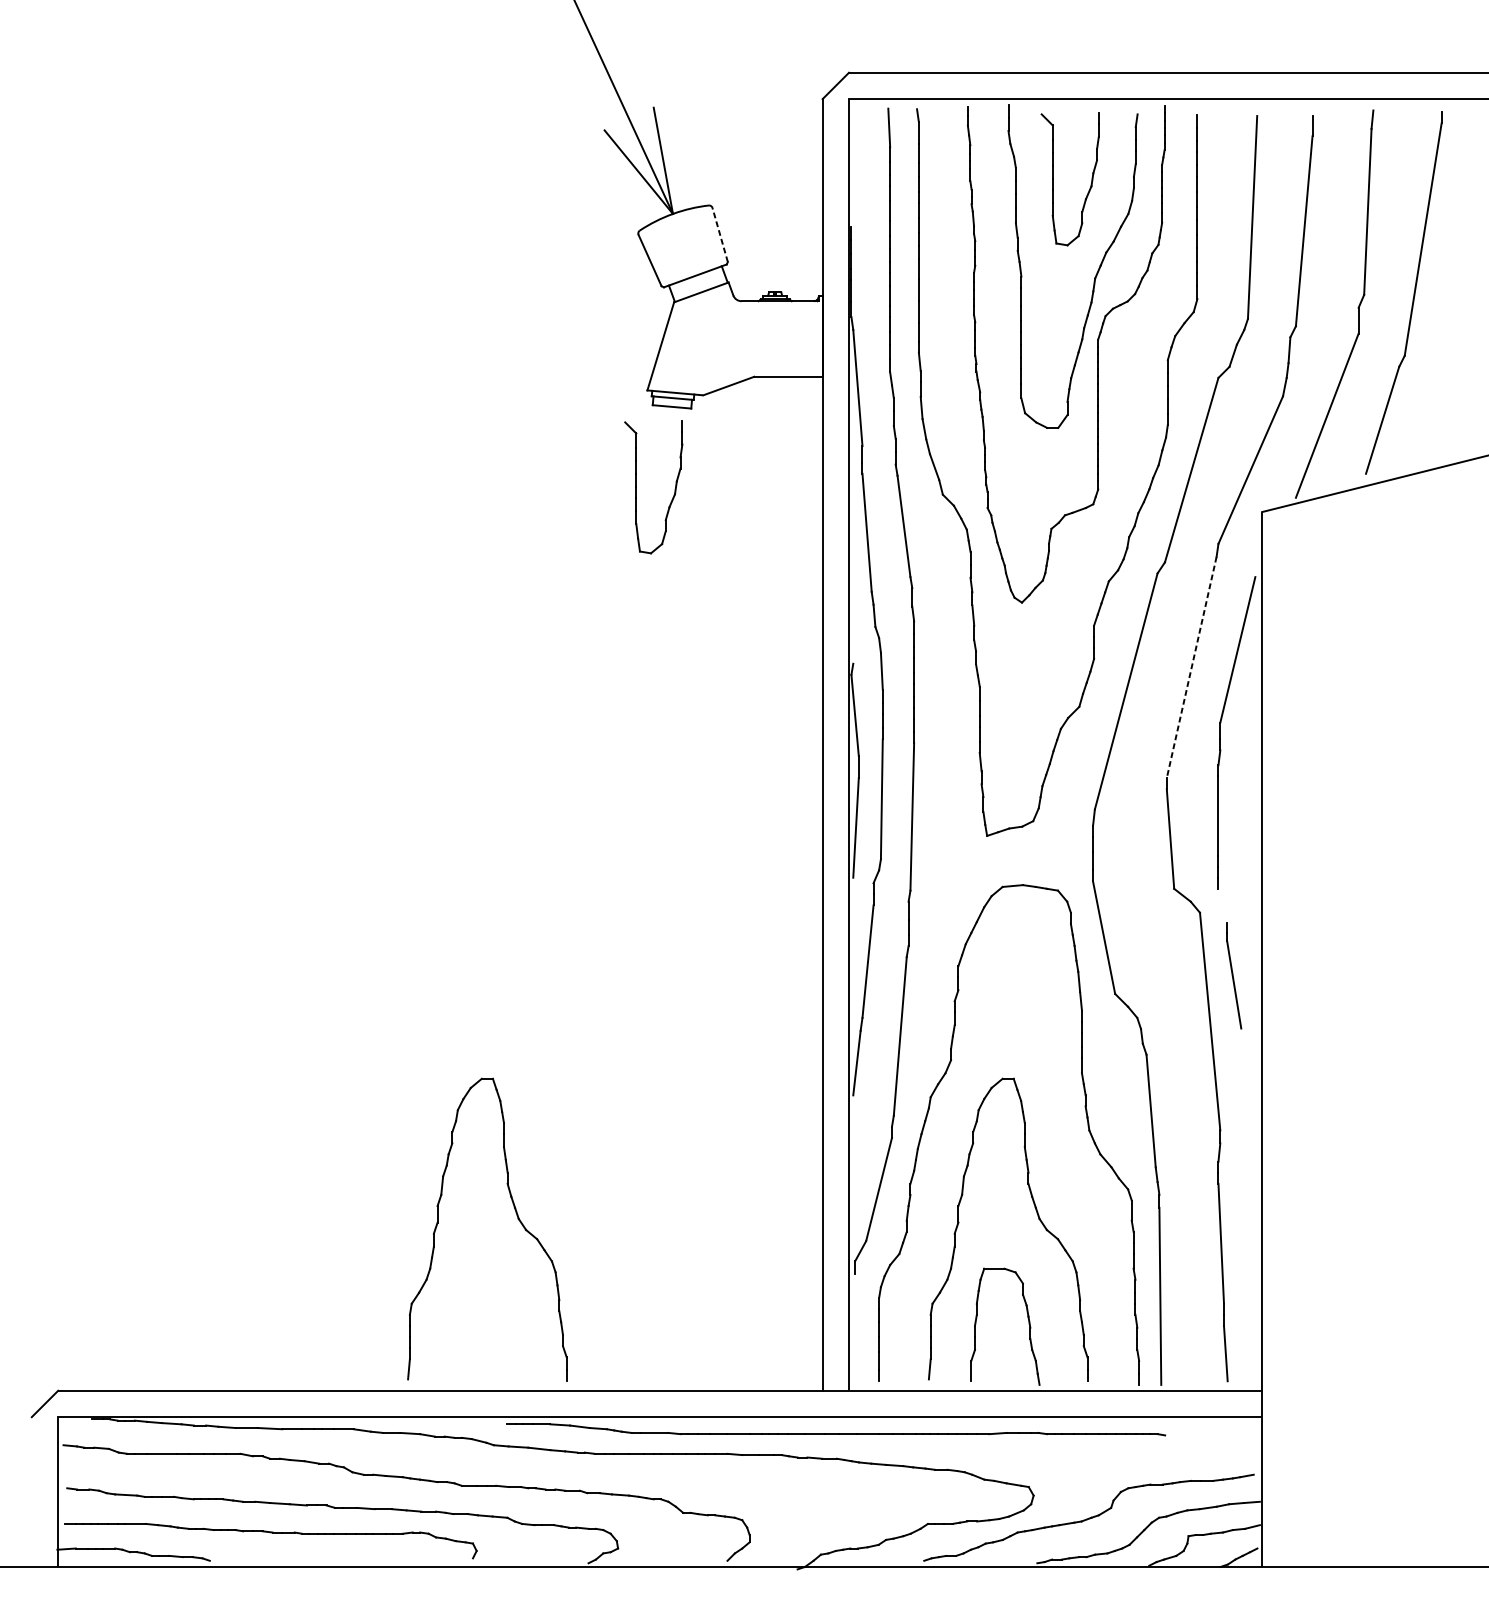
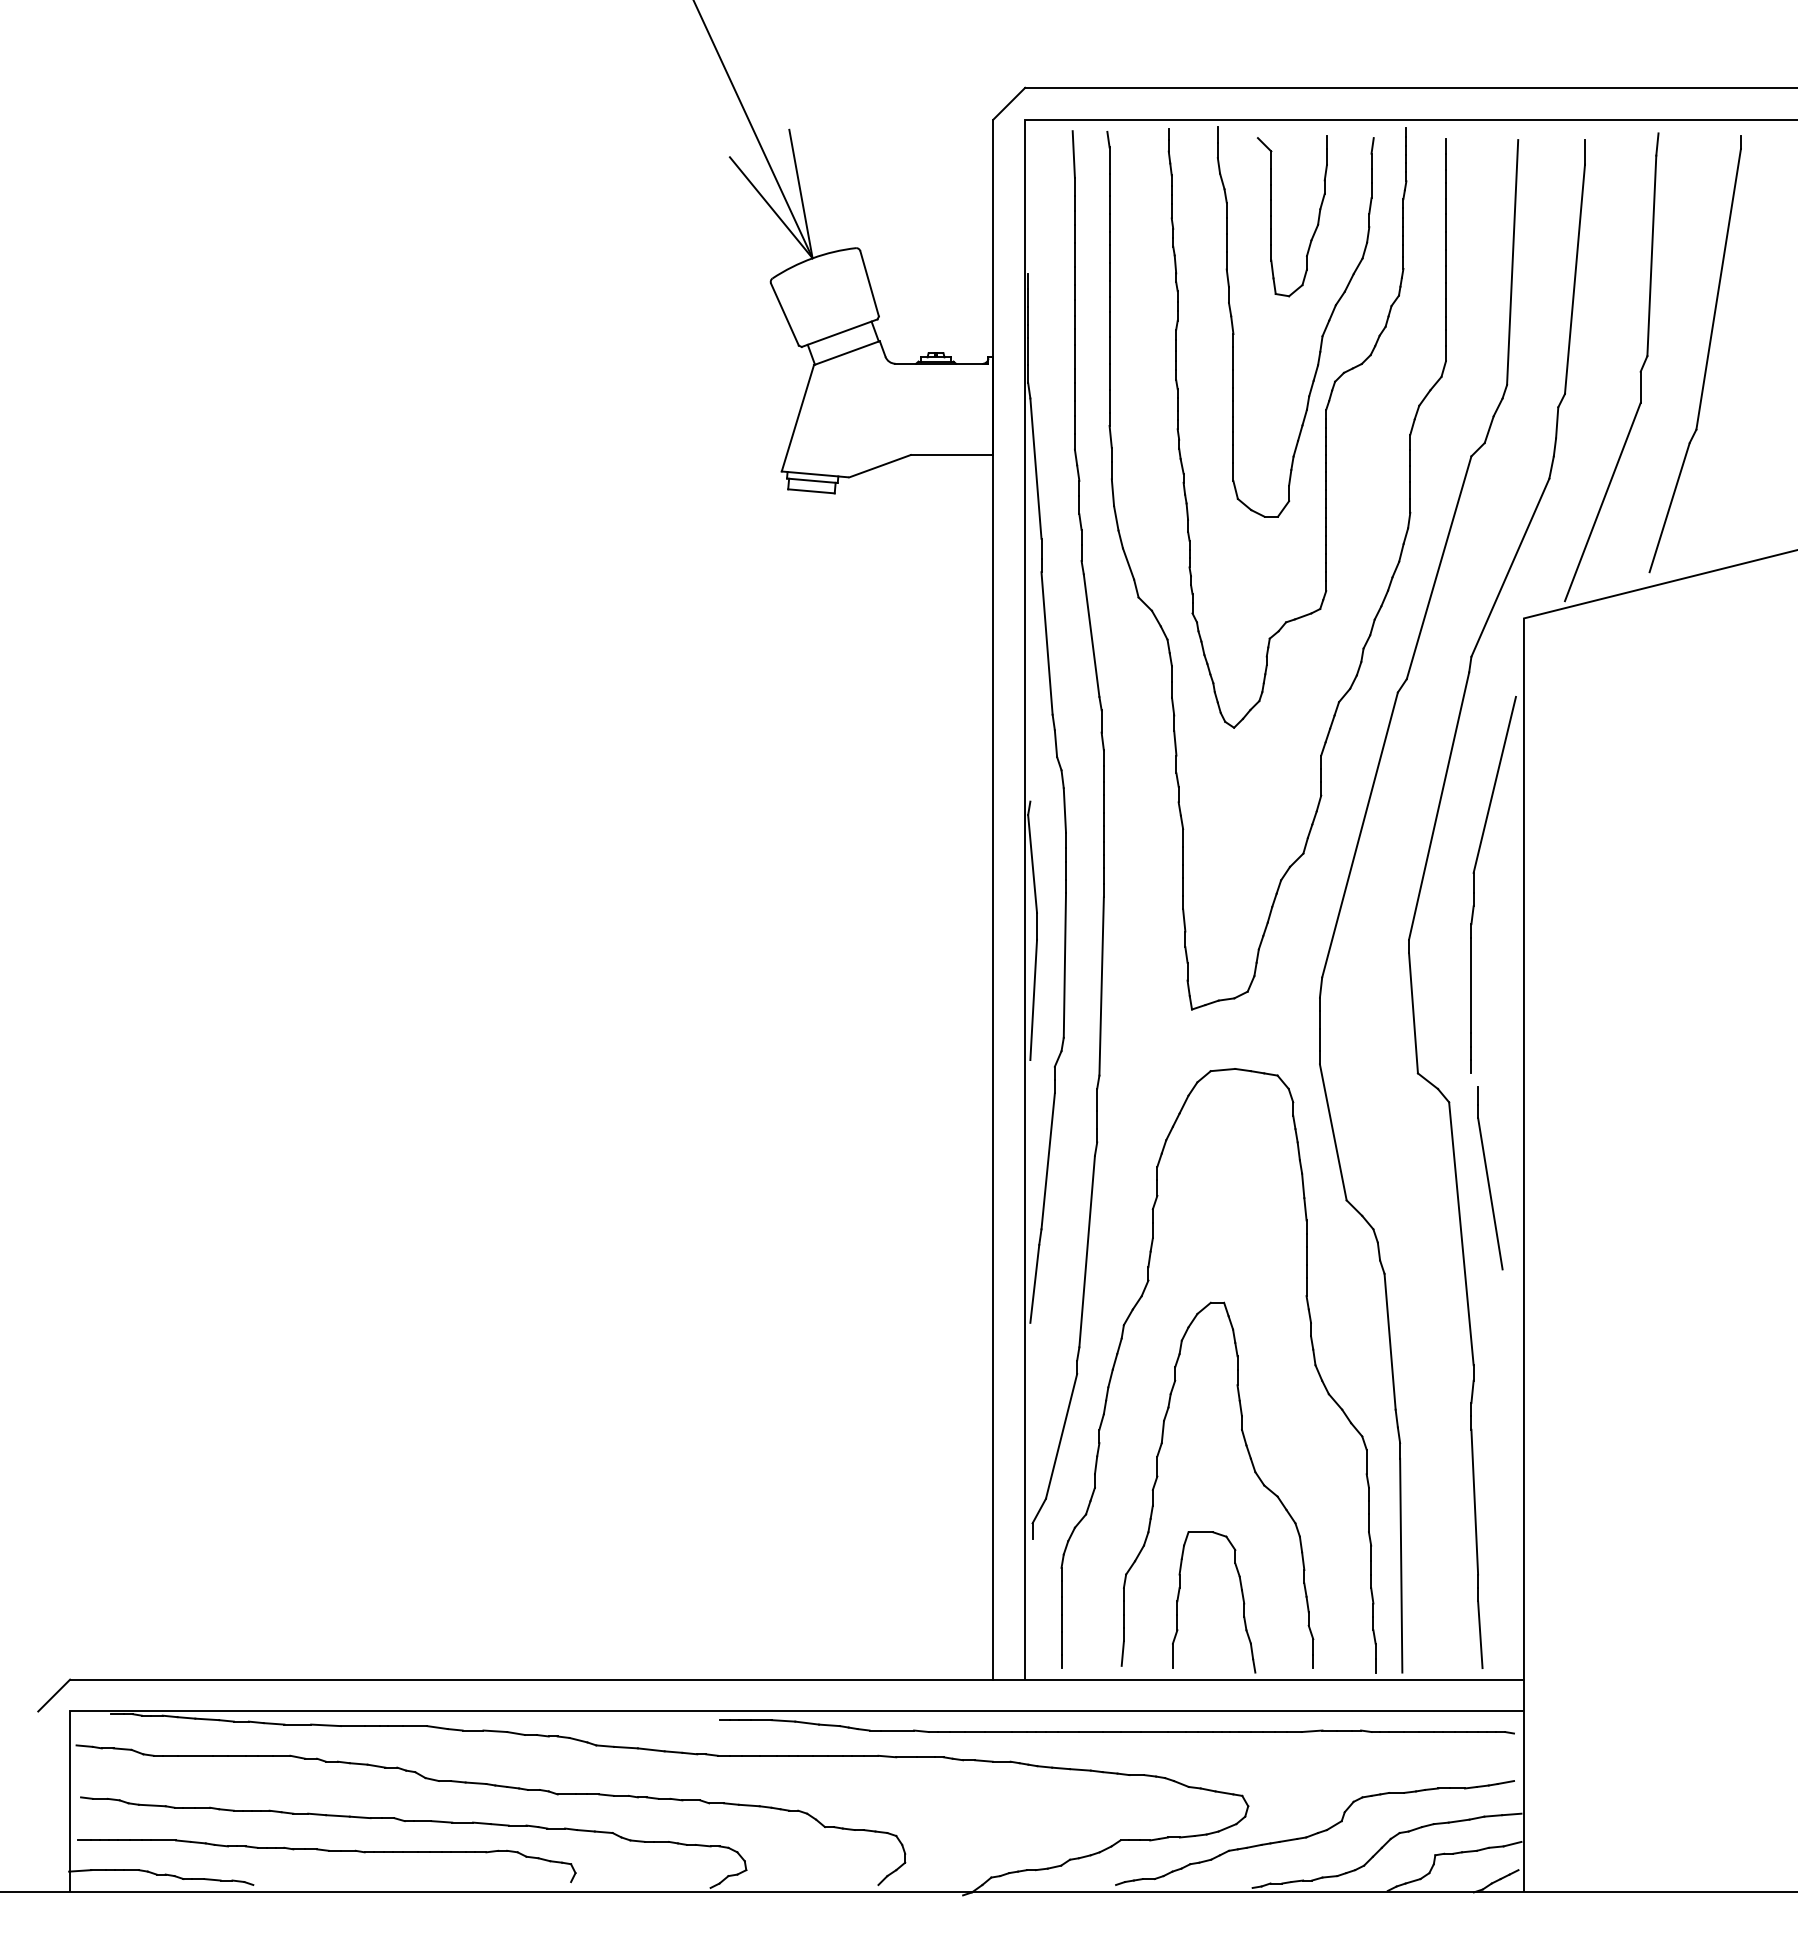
line: (720, 234) -> (869, 283), dashed -> solid
part: (636, 487) -> (768, 588), removed
line: (1192, 667) -> (1439, 806), dashed -> solid
part: (1234, 975) -> (1490, 1178), size x1.43
part: (517, 1217) -> (624, 1470), removed
part: (835, 1429) -> (1116, 1726), moved

